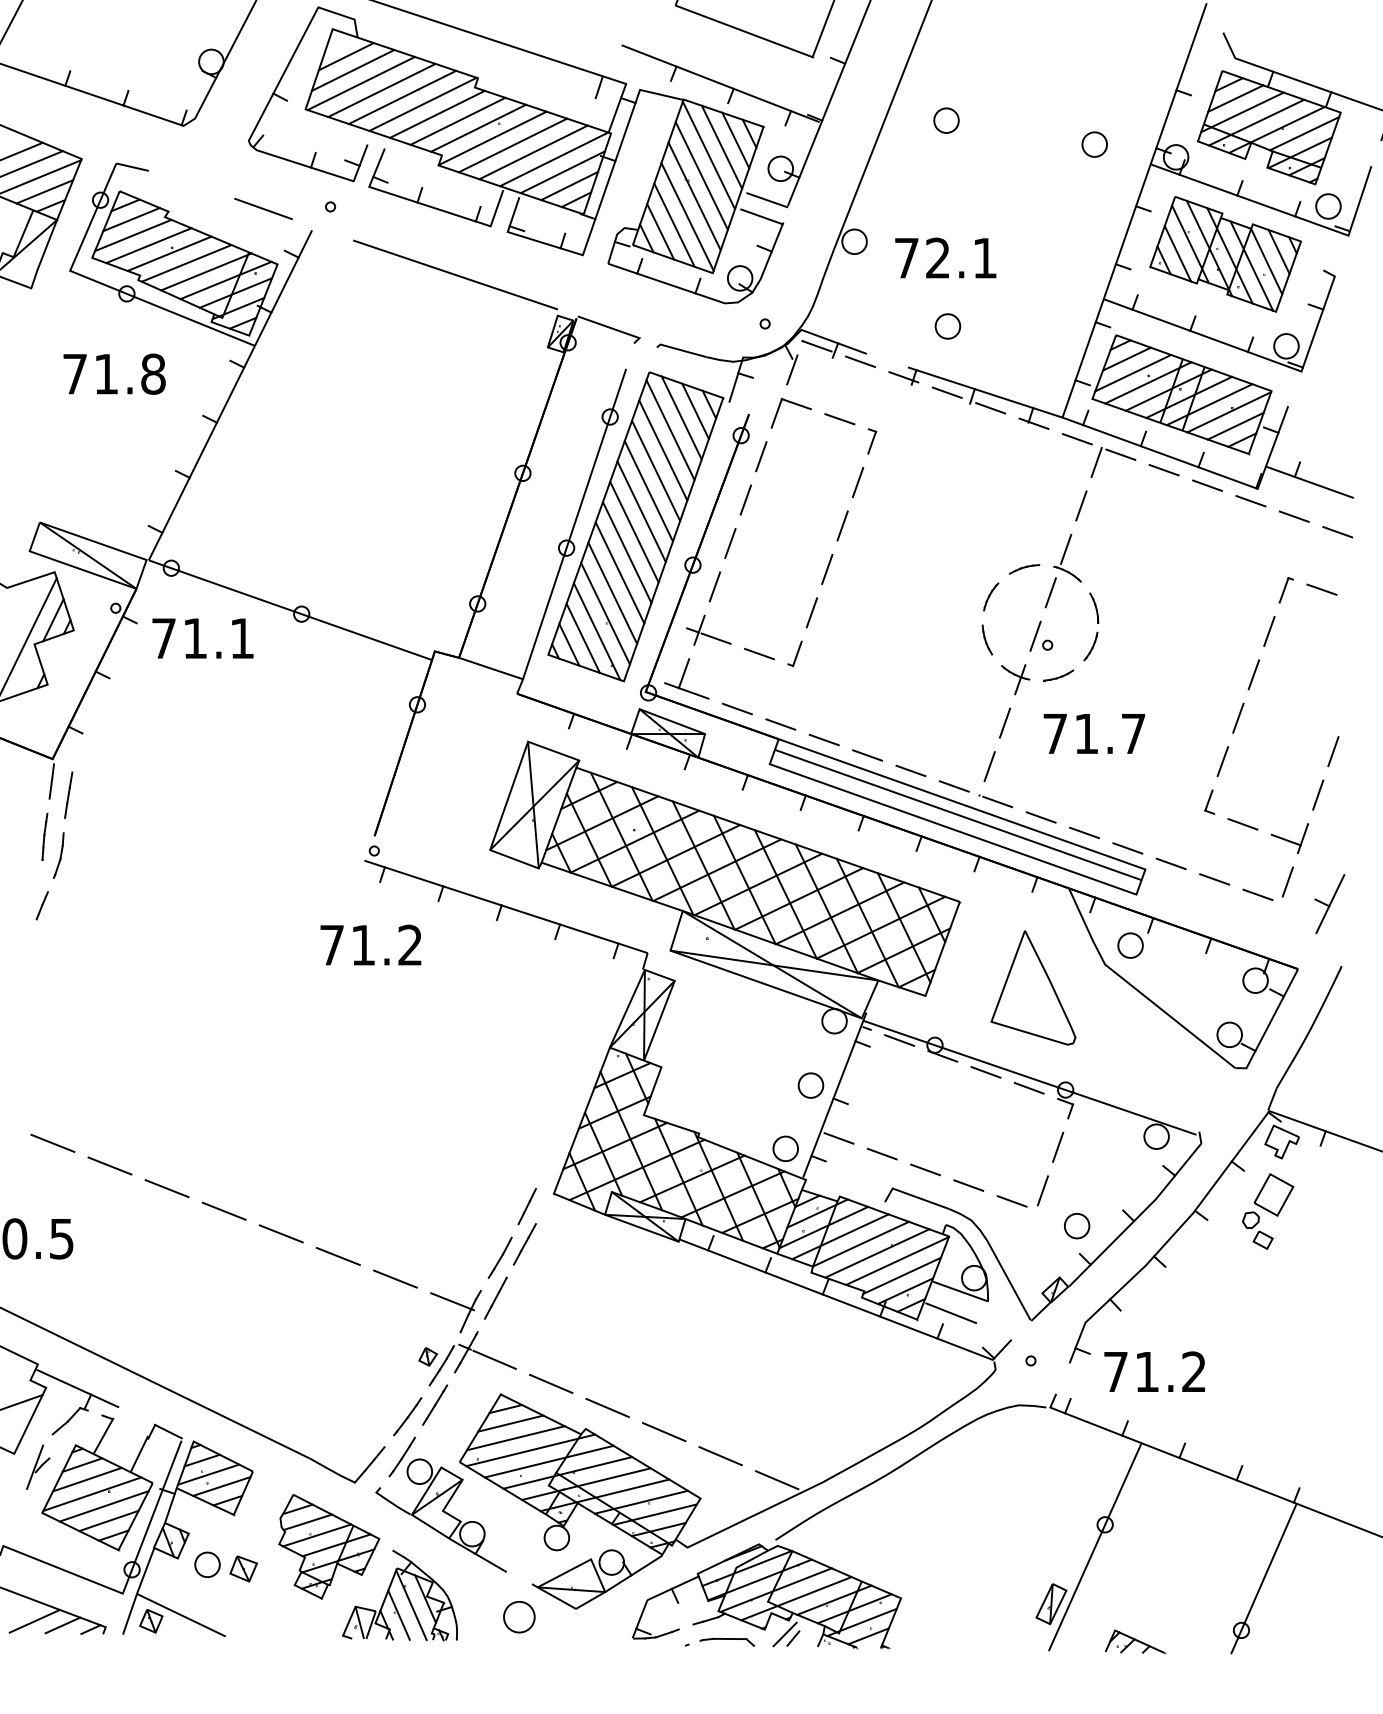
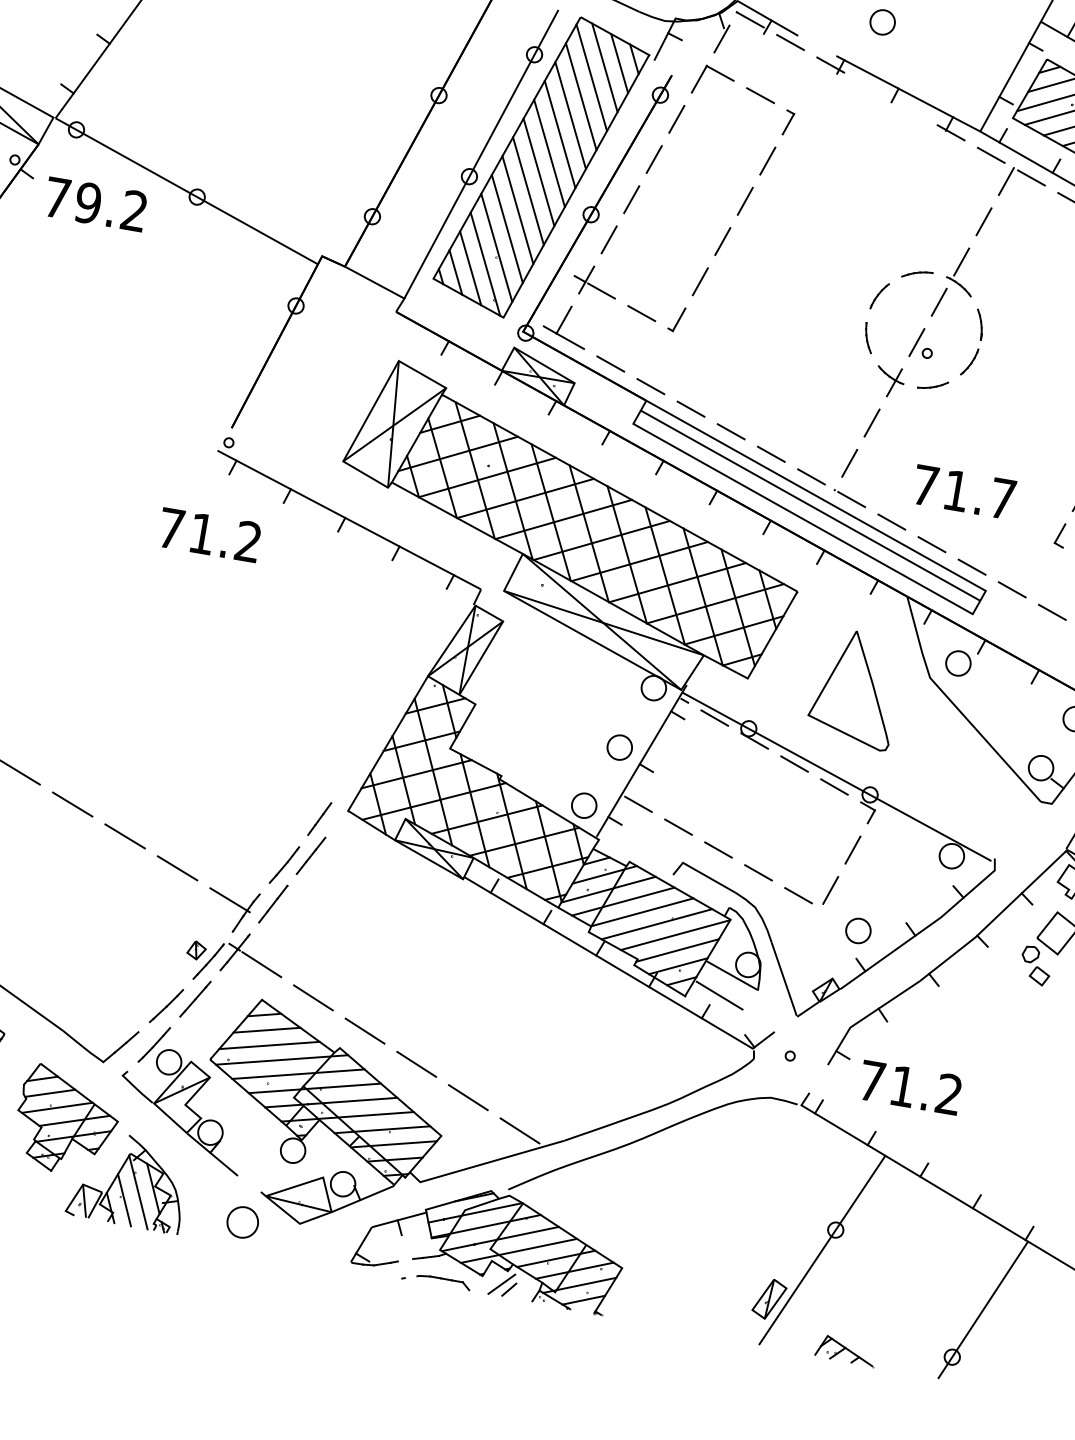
line: (946, 392) -> (870, 87), removed
line: (990, 408) -> (910, 110), removed
text: (217, 638) -> (110, 206), 71.1 -> 79.2
text: (1094, 733) -> (964, 491), moved

